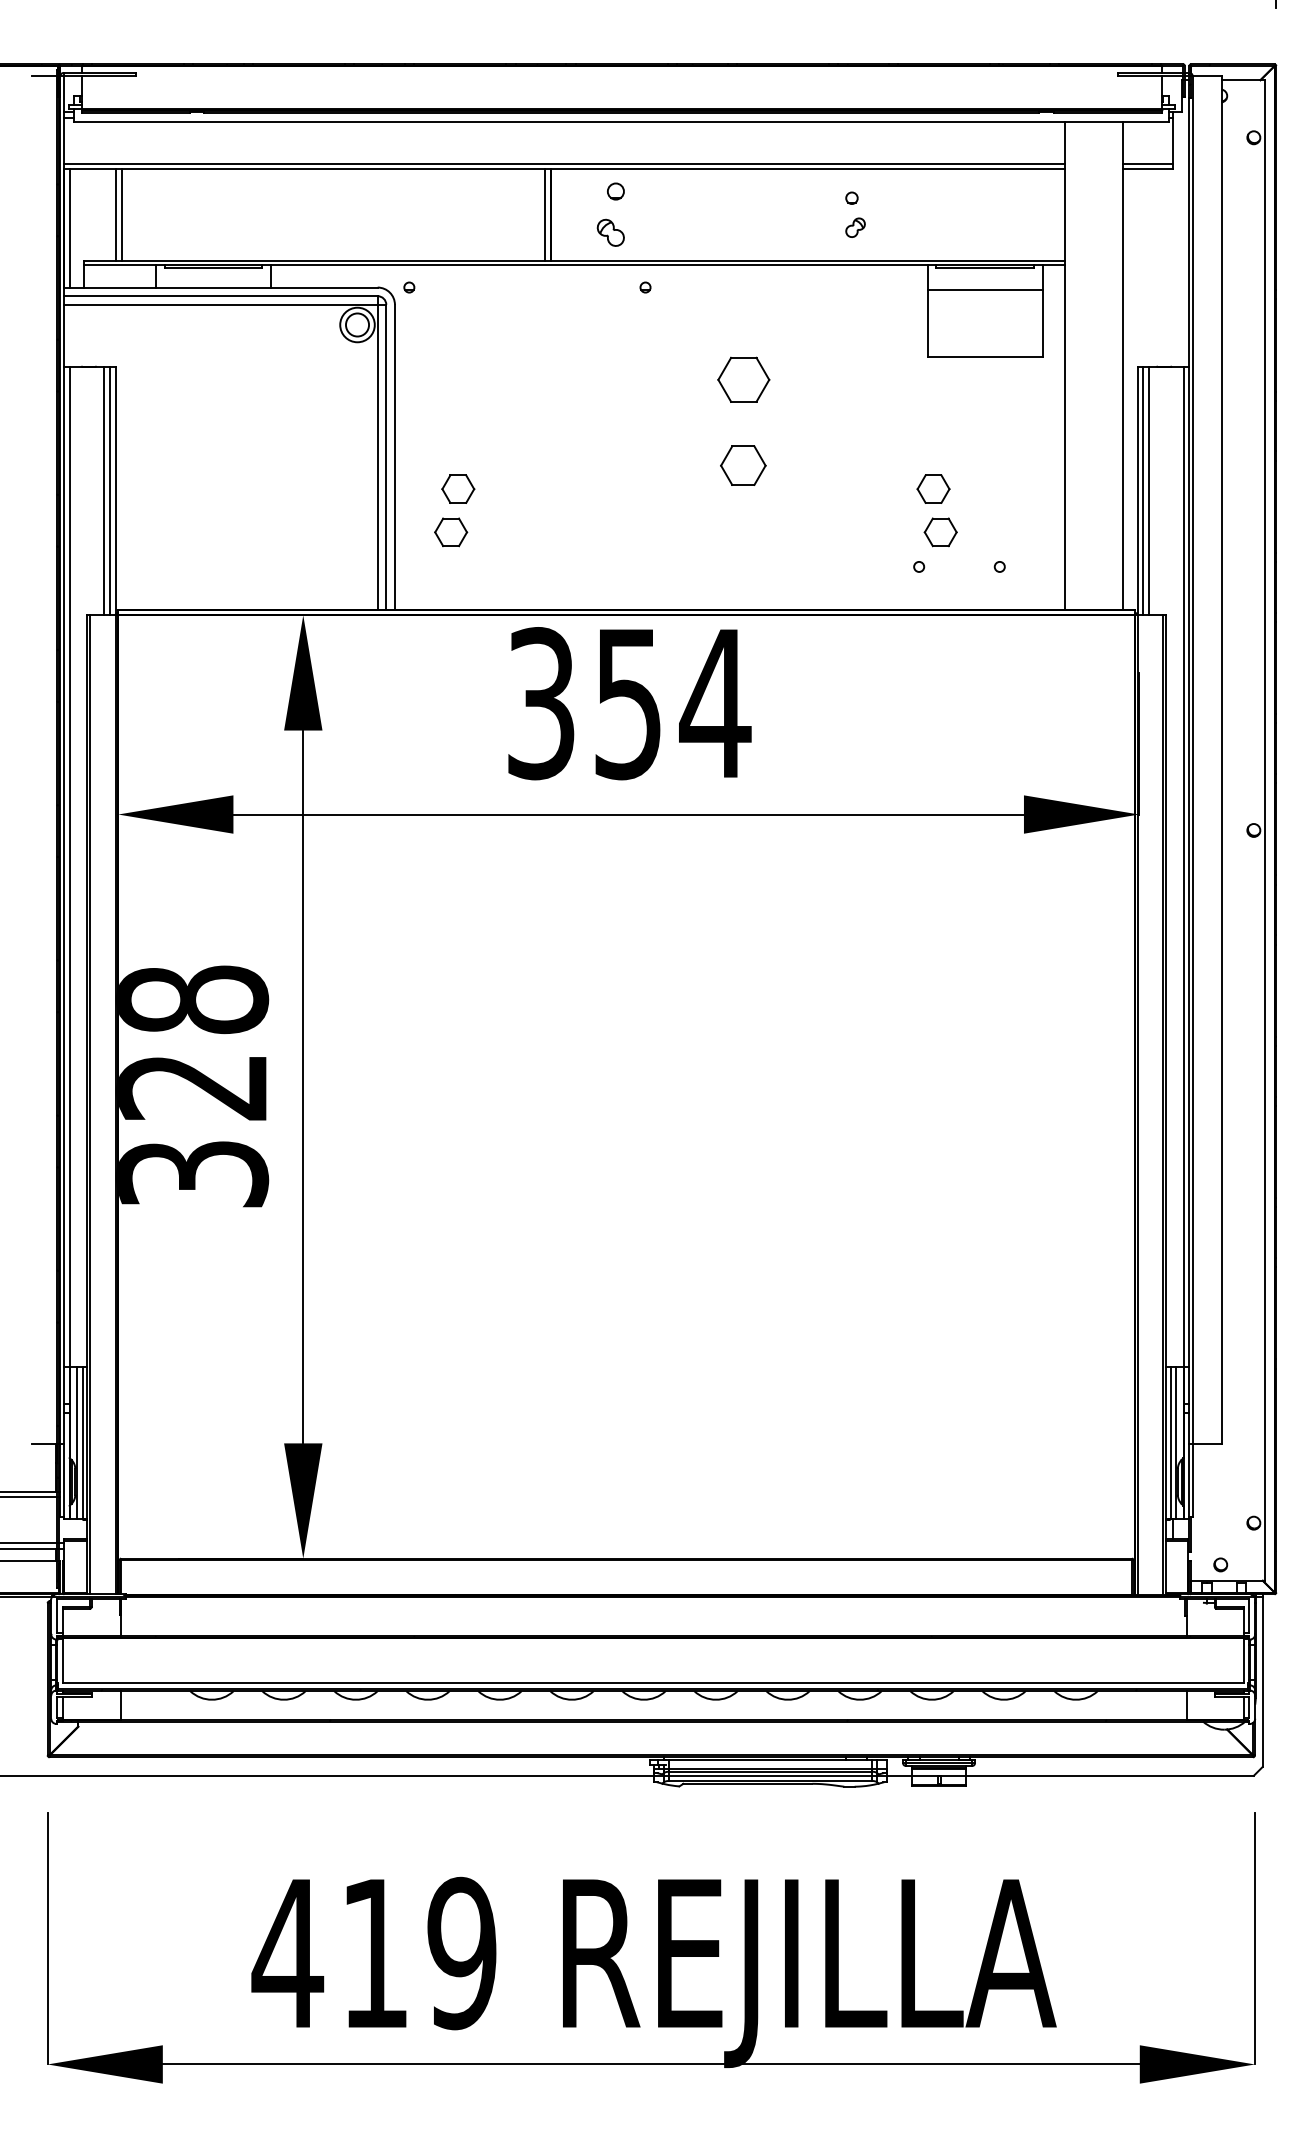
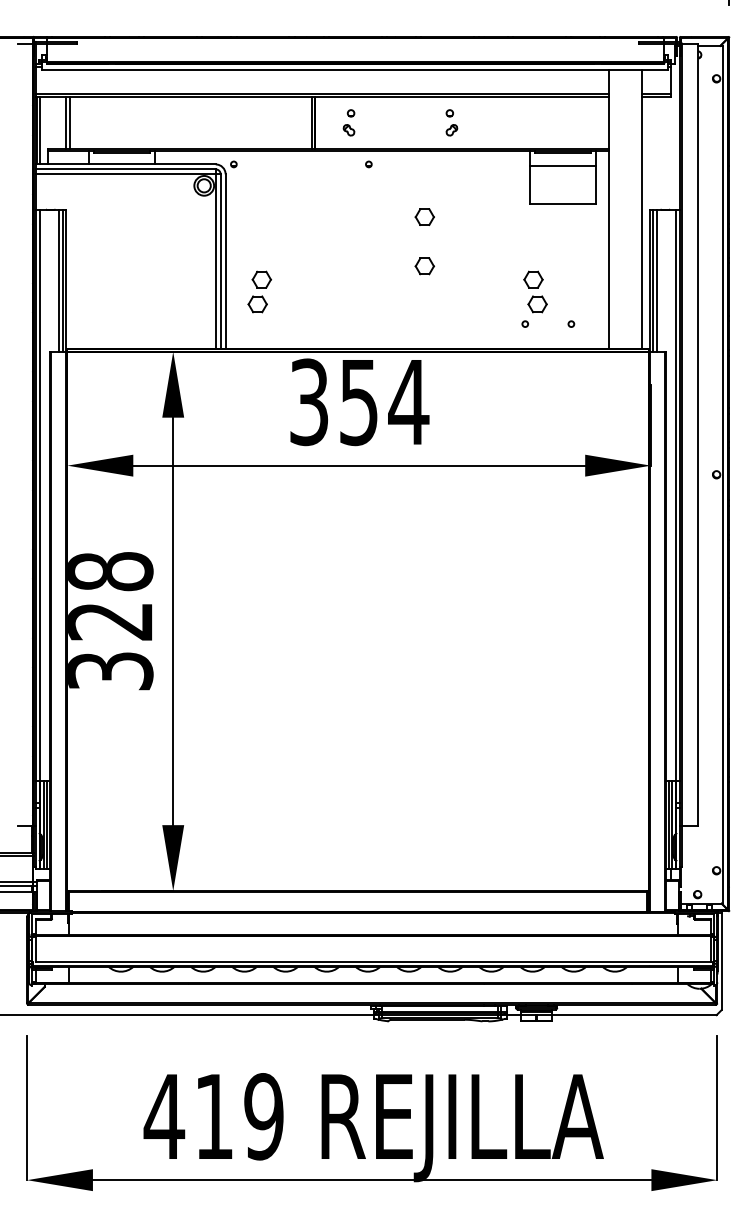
part: (609, 214) -> (348, 122), size x0.71
part: (854, 214) -> (451, 122), moved
part: (742, 378) -> (424, 216), size x0.62
part: (742, 466) -> (424, 266), size x0.71

